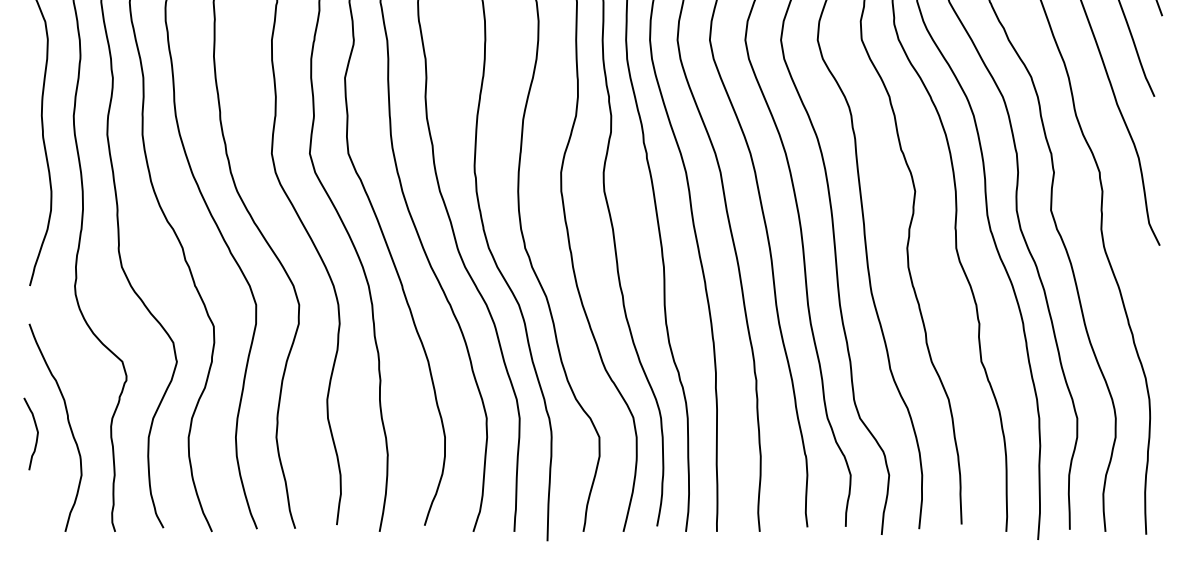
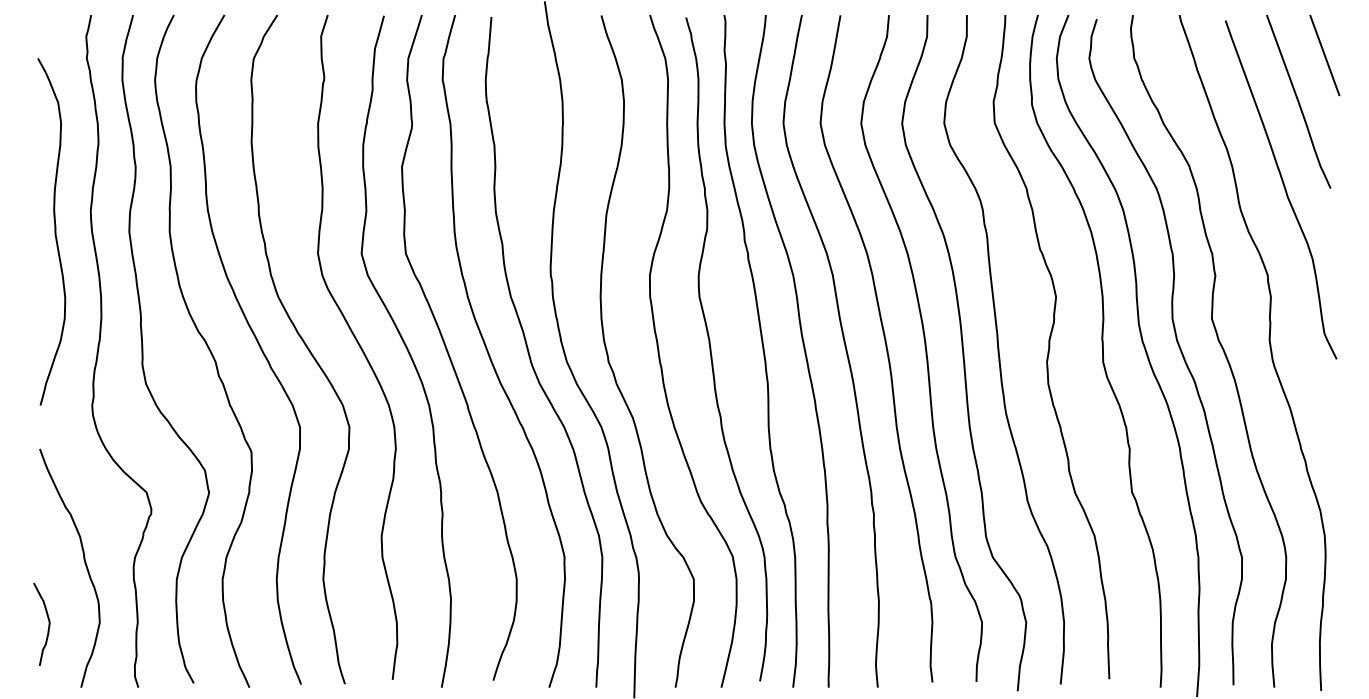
curve: (36, 433) -> (48, 623), moved

